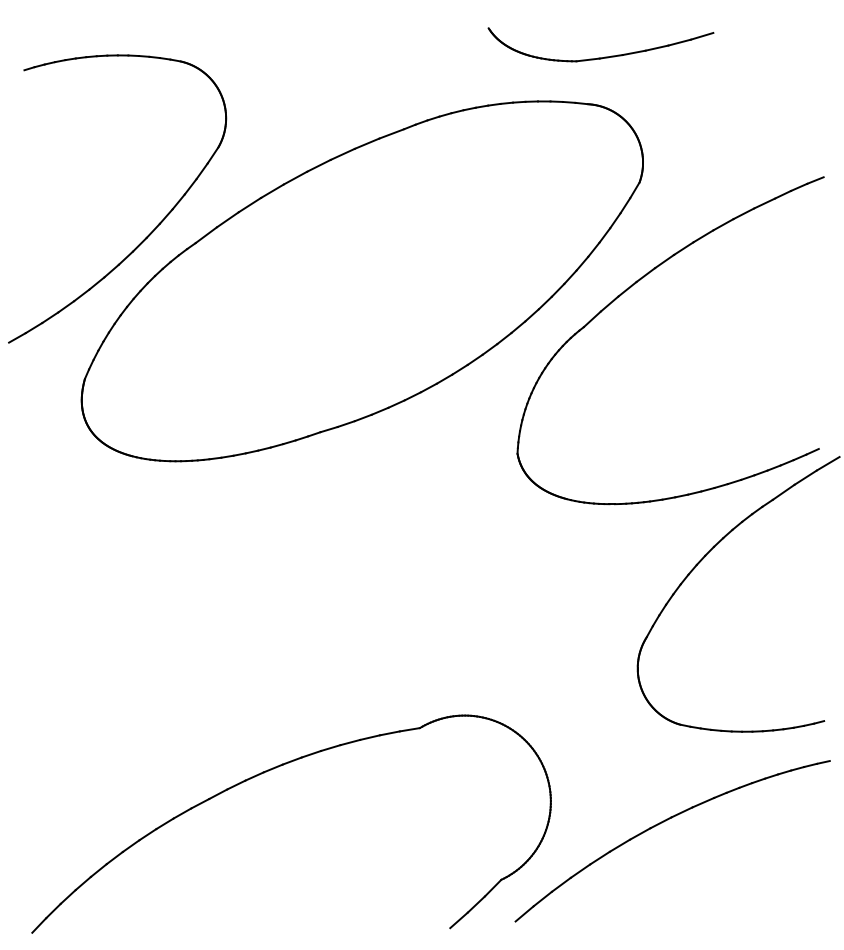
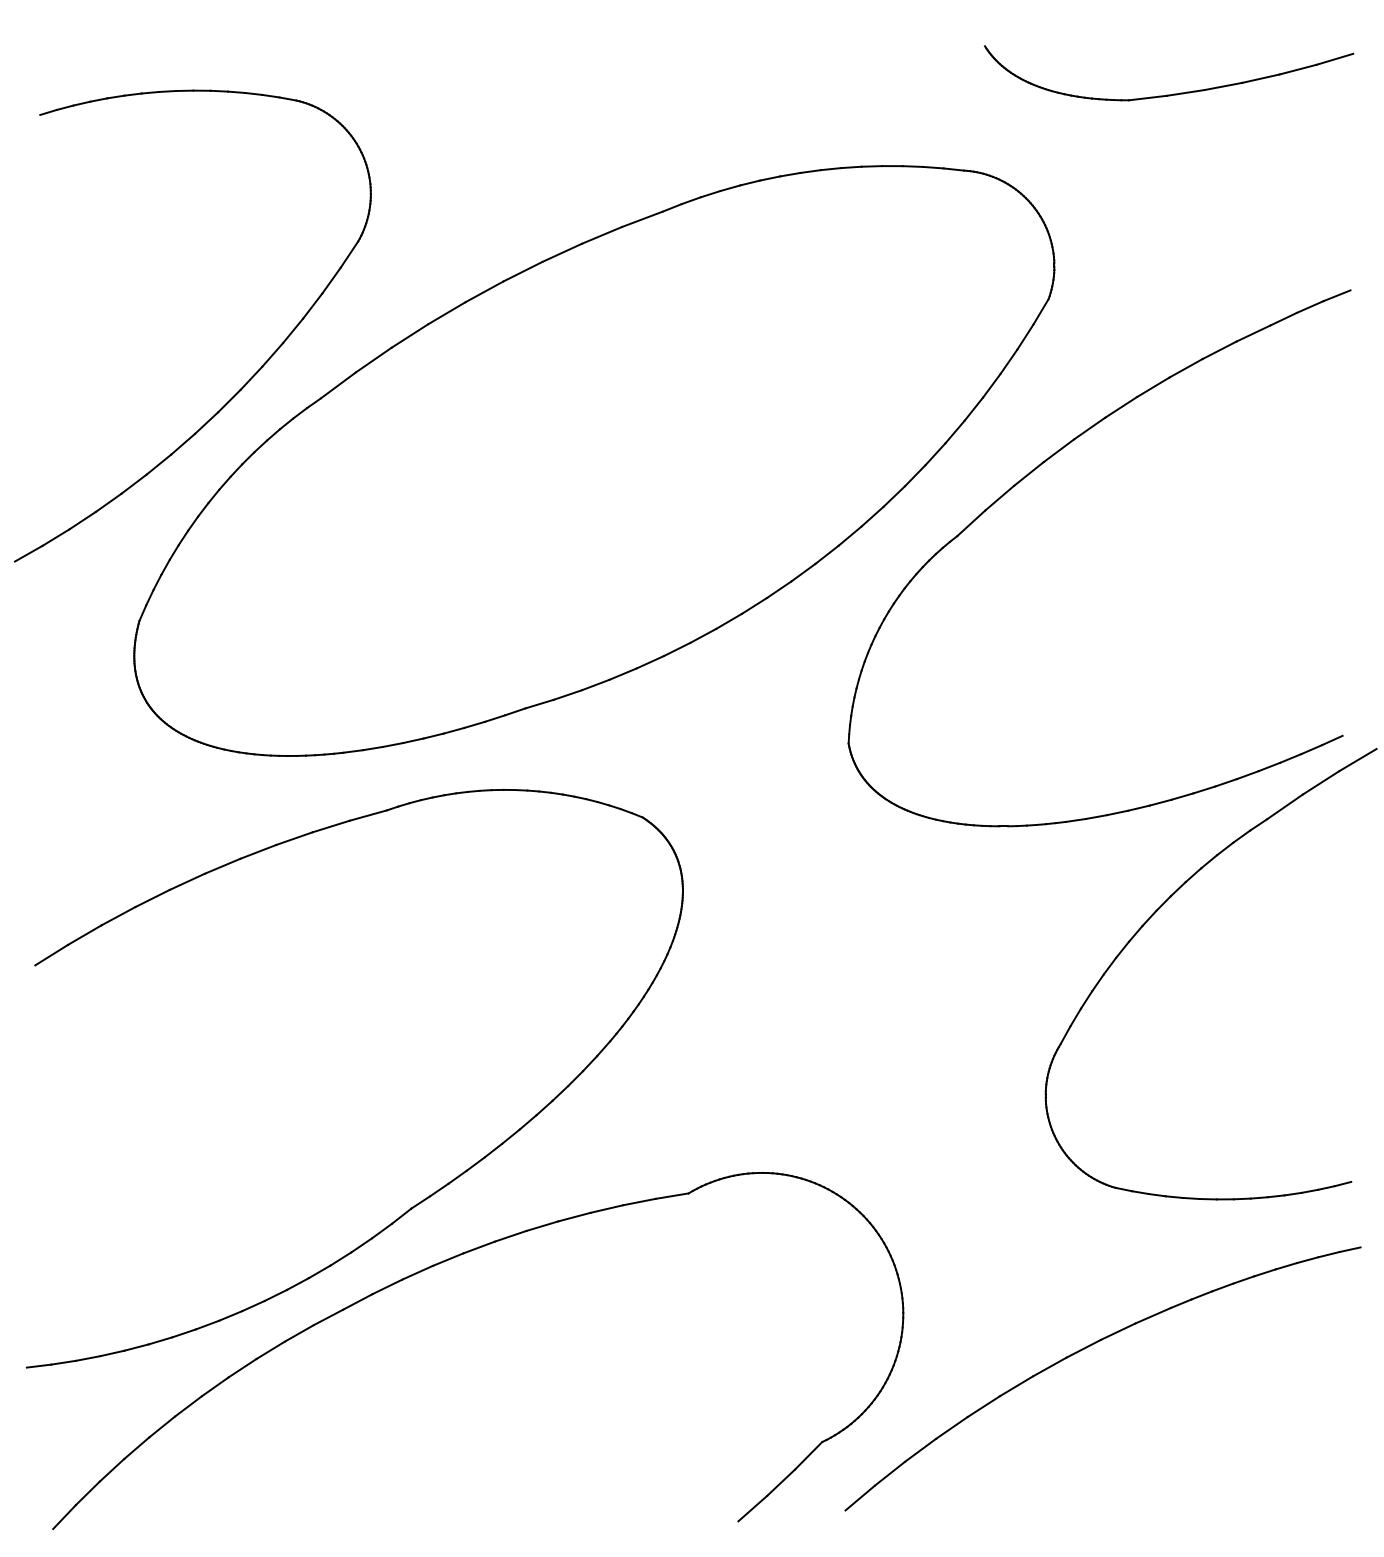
part: (604, 56) -> (1174, 92), moved
part: (263, 727) -> (432, 1192), added

